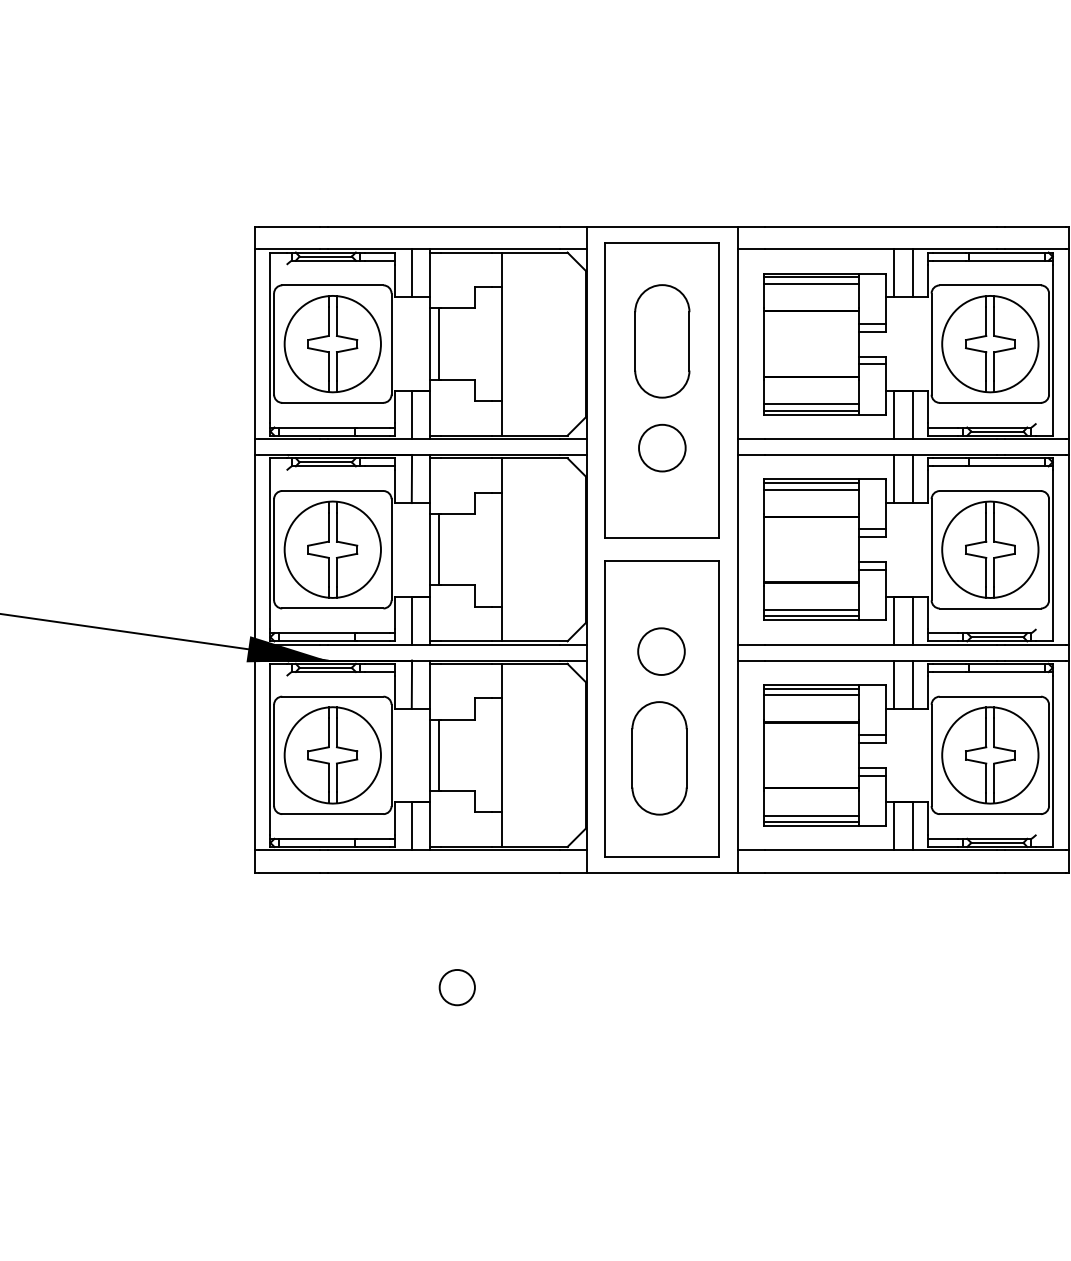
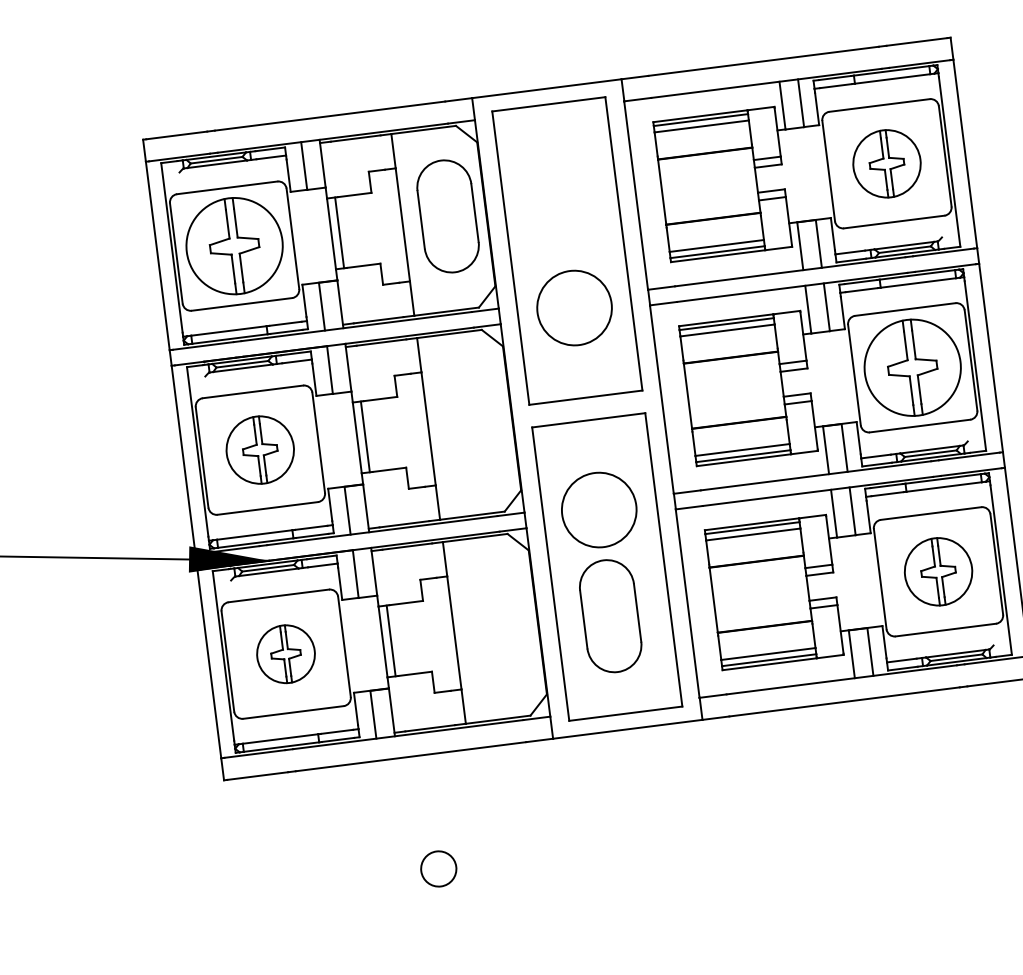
part: (662, 341) -> (448, 216), moved
part: (990, 344) -> (887, 164), size x0.7
circle: (662, 447) -> (574, 307), size x1.6
part: (332, 549) -> (260, 449), size x0.7
circle: (661, 651) -> (599, 509), size x1.6
part: (332, 755) -> (285, 654), size x0.6
part: (990, 755) -> (938, 571), size x0.7

